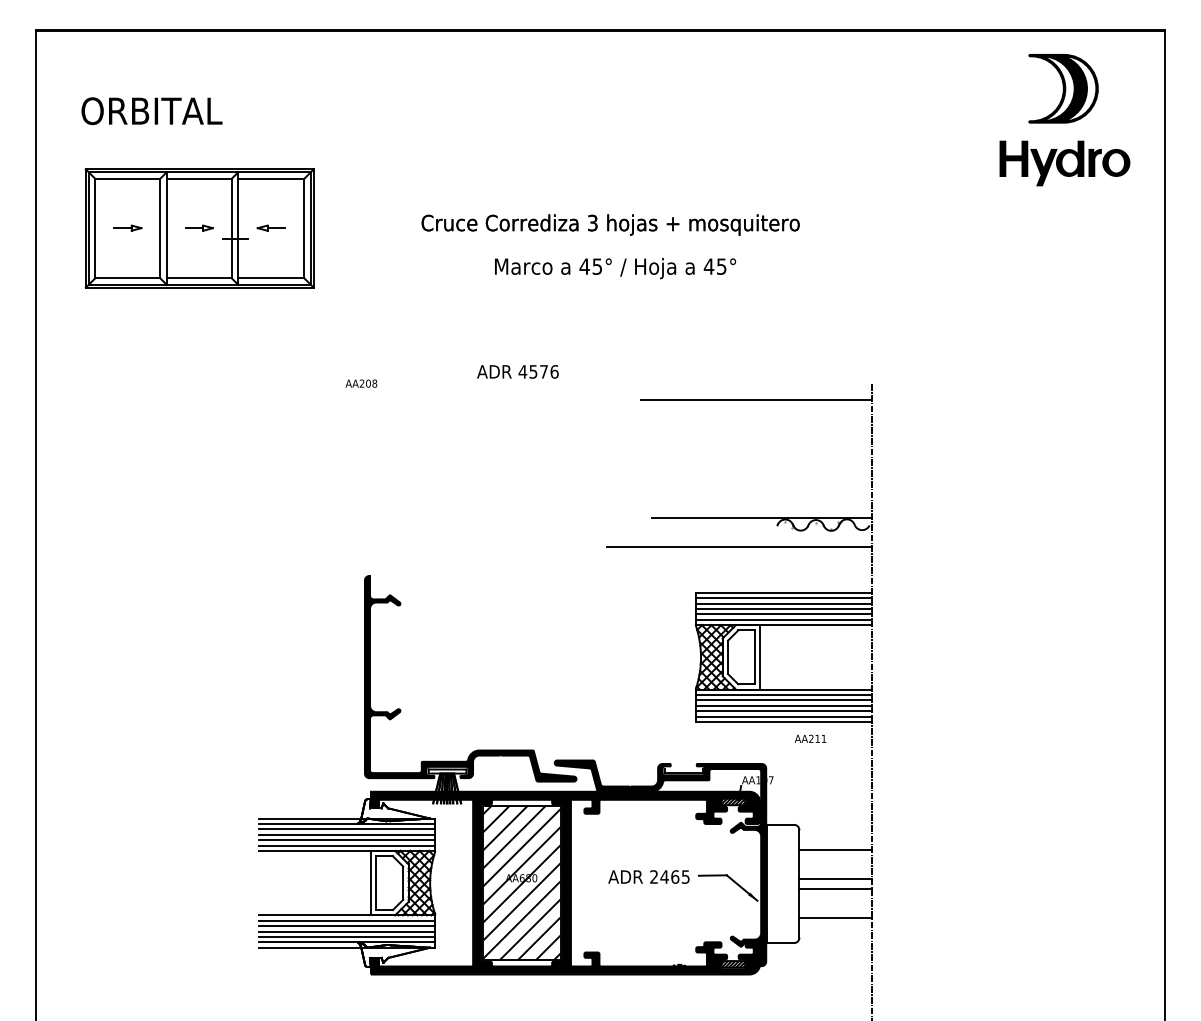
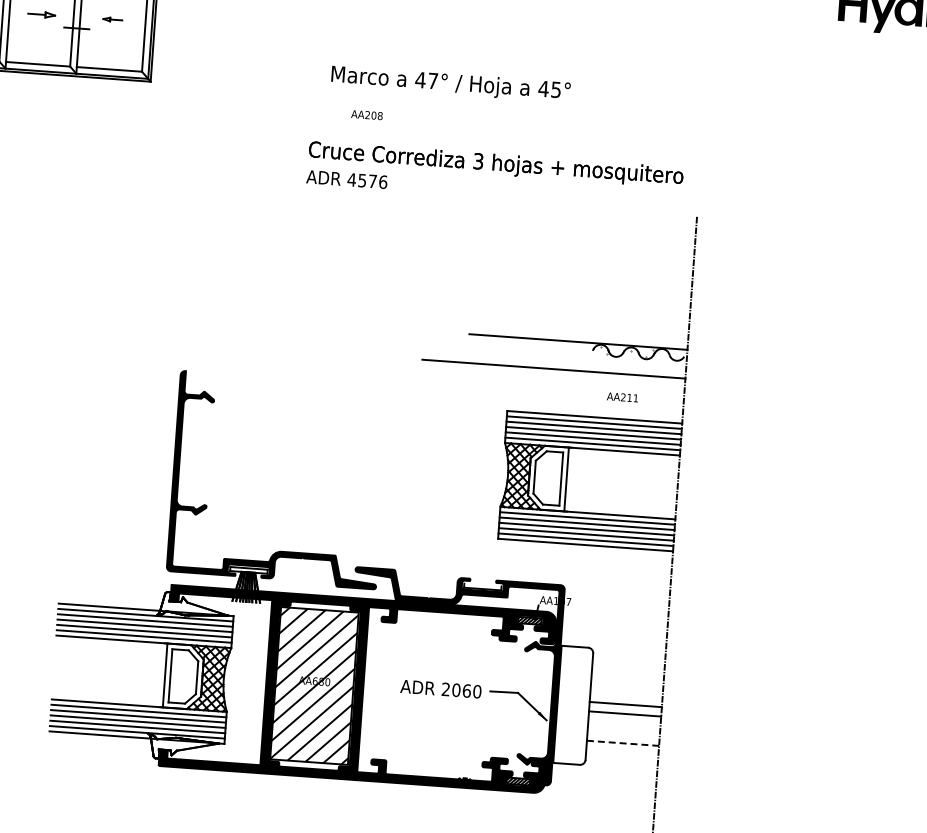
text: (610, 224) -> (495, 164), moved
part: (270, 227) -> (112, 19), size x0.7
text: (596, 266) -> (432, 80), 45° -> 47°
text: (361, 383) -> (367, 114), moved
line: (755, 400) -> (580, 224), removed
text: (810, 738) -> (622, 397), moved
line: (835, 849) -> (627, 675), removed
text: (674, 876) -> (466, 690), 2465 -> 2060
line: (836, 918) -> (623, 743), solid -> dashed

